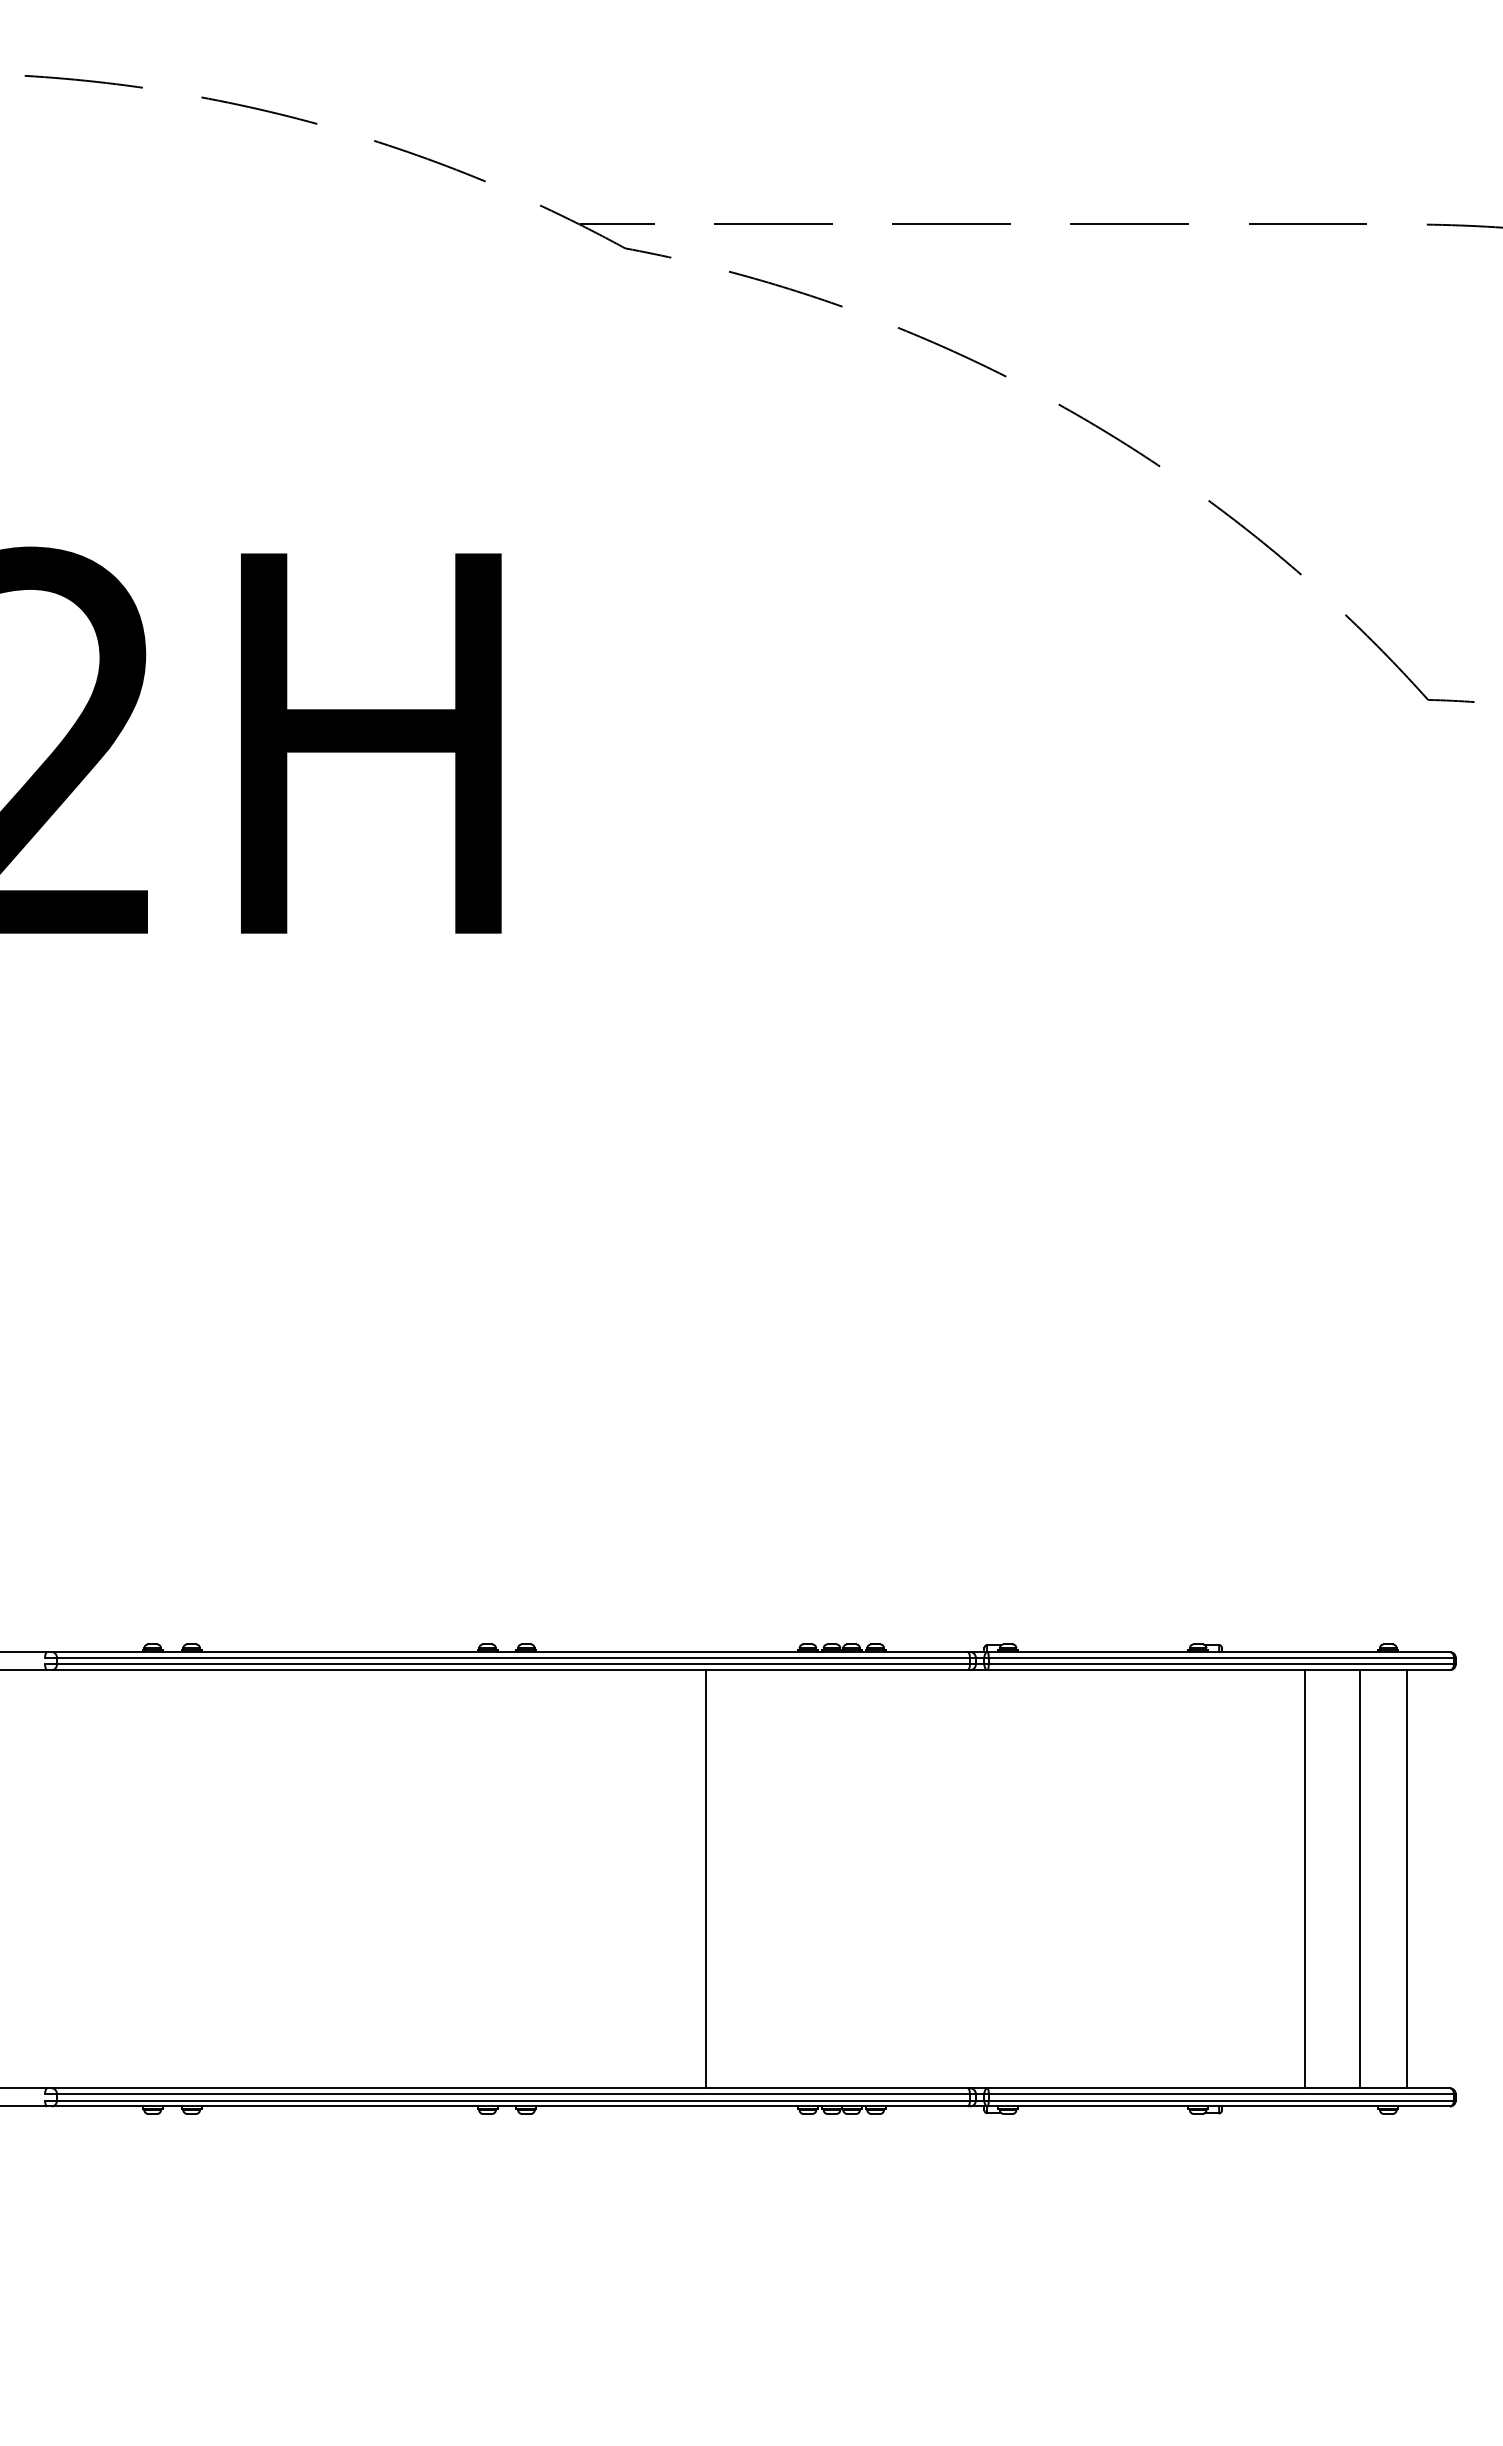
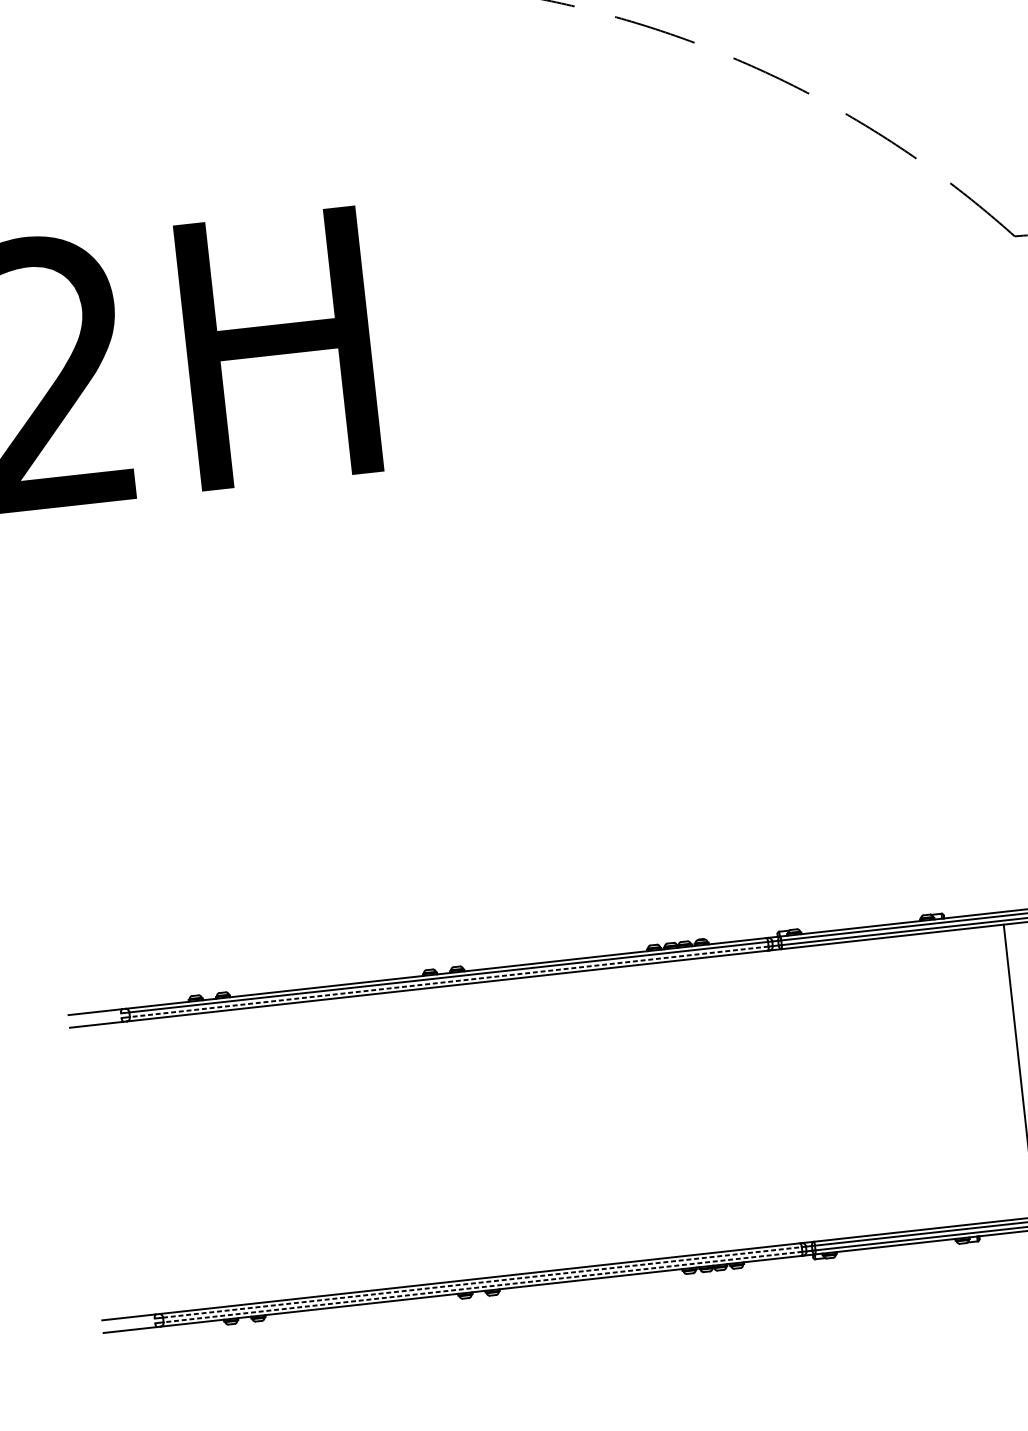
line: (512, 1664) -> (448, 981), solid -> dashed
line: (706, 1879) -> (600, 1117), removed
line: (513, 2094) -> (482, 1282), solid -> dashed
line: (512, 2100) -> (482, 1287), solid -> dashed

